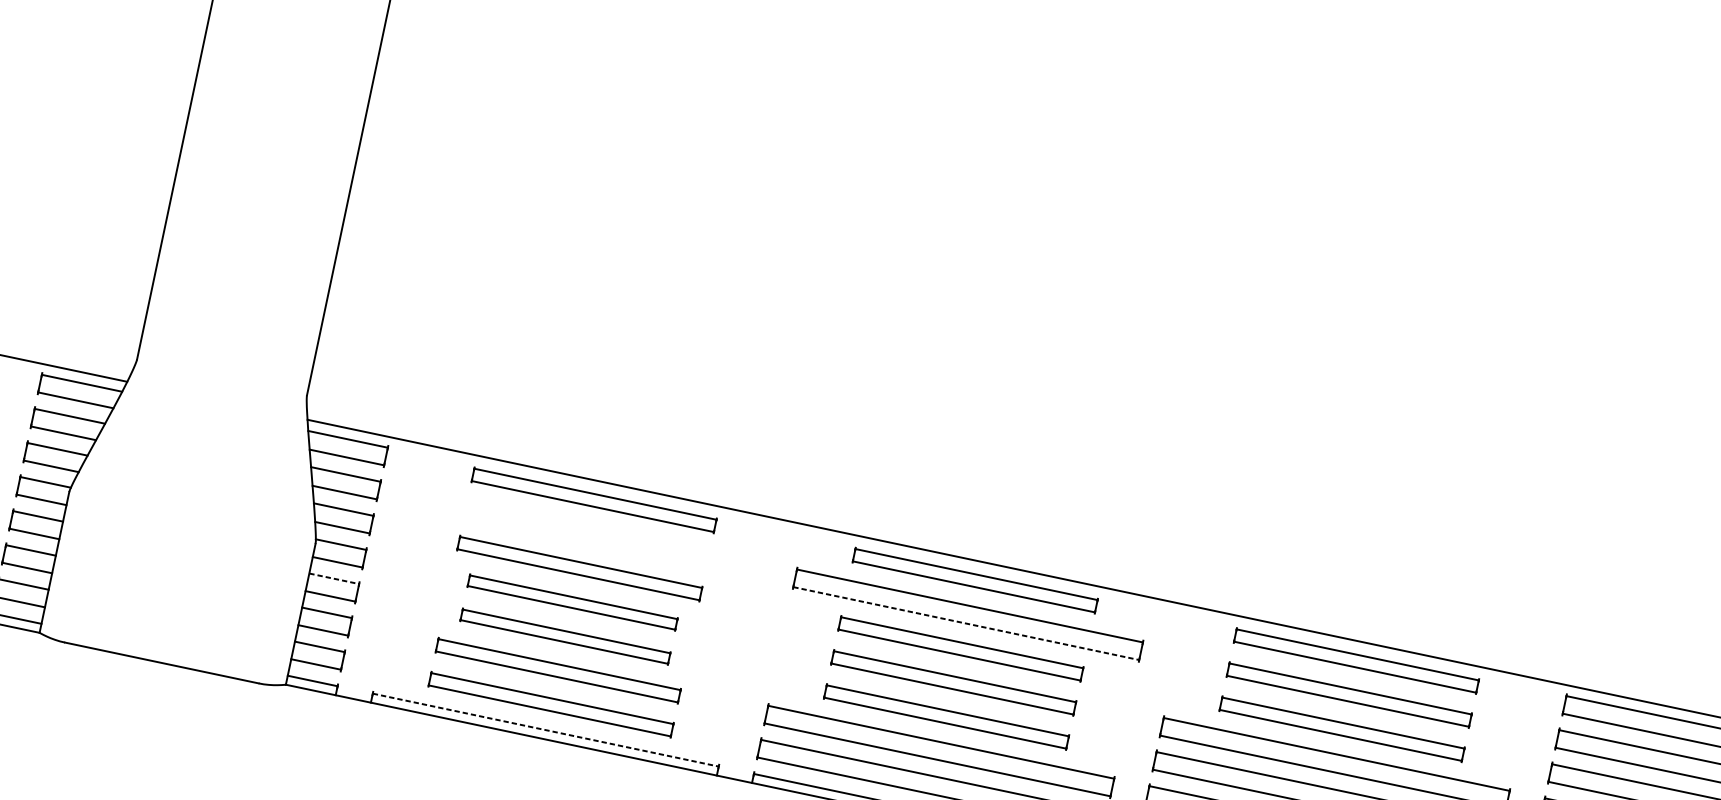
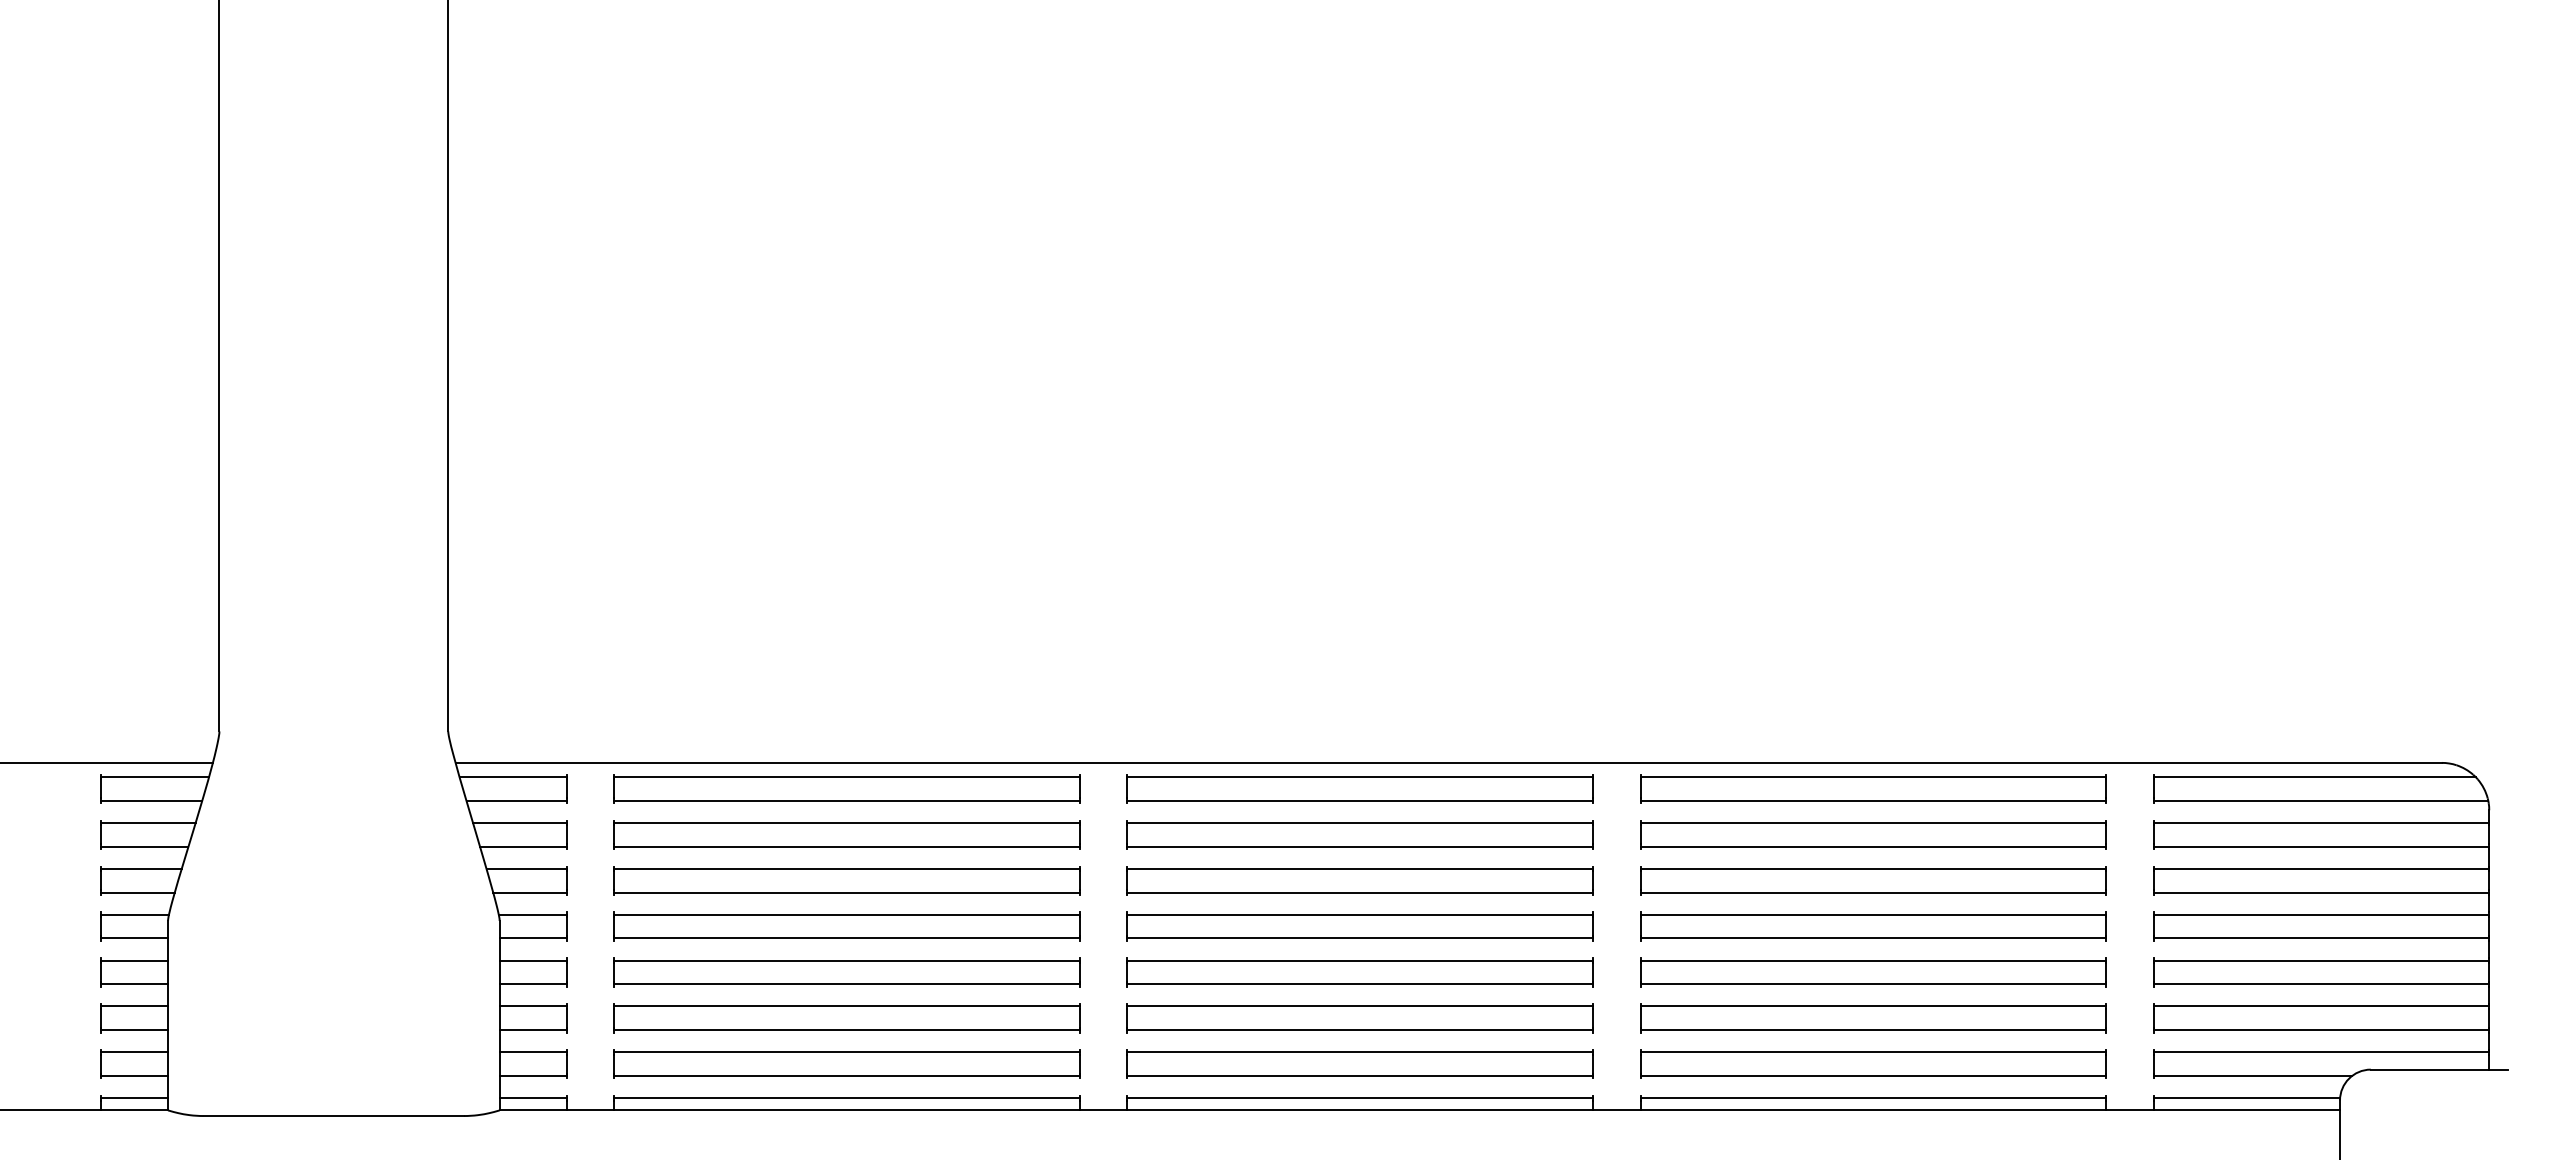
part: (593, 499) -> (846, 788), size x1.43
part: (586, 534) -> (846, 834), added
part: (579, 568) -> (846, 880), size x1.43
line: (334, 578) -> (533, 960), dashed -> solid
part: (974, 580) -> (1359, 788), size x1.43
part: (572, 602) -> (846, 926), size x1.67
line: (966, 623) -> (1360, 846), dashed -> solid
part: (565, 636) -> (846, 972), size x1.67
part: (960, 648) -> (1359, 880), size x1.43
part: (1356, 660) -> (1873, 788), size x1.43
part: (557, 670) -> (846, 1018), size x1.43
part: (953, 682) -> (1359, 926), size x1.43
part: (1349, 694) -> (1873, 834), size x1.43
part: (550, 704) -> (846, 1063), size x1.43
part: (946, 716) -> (1359, 972), size x1.43
part: (1342, 729) -> (1873, 880), size x1.43
line: (546, 730) -> (847, 1098), dashed -> solid

